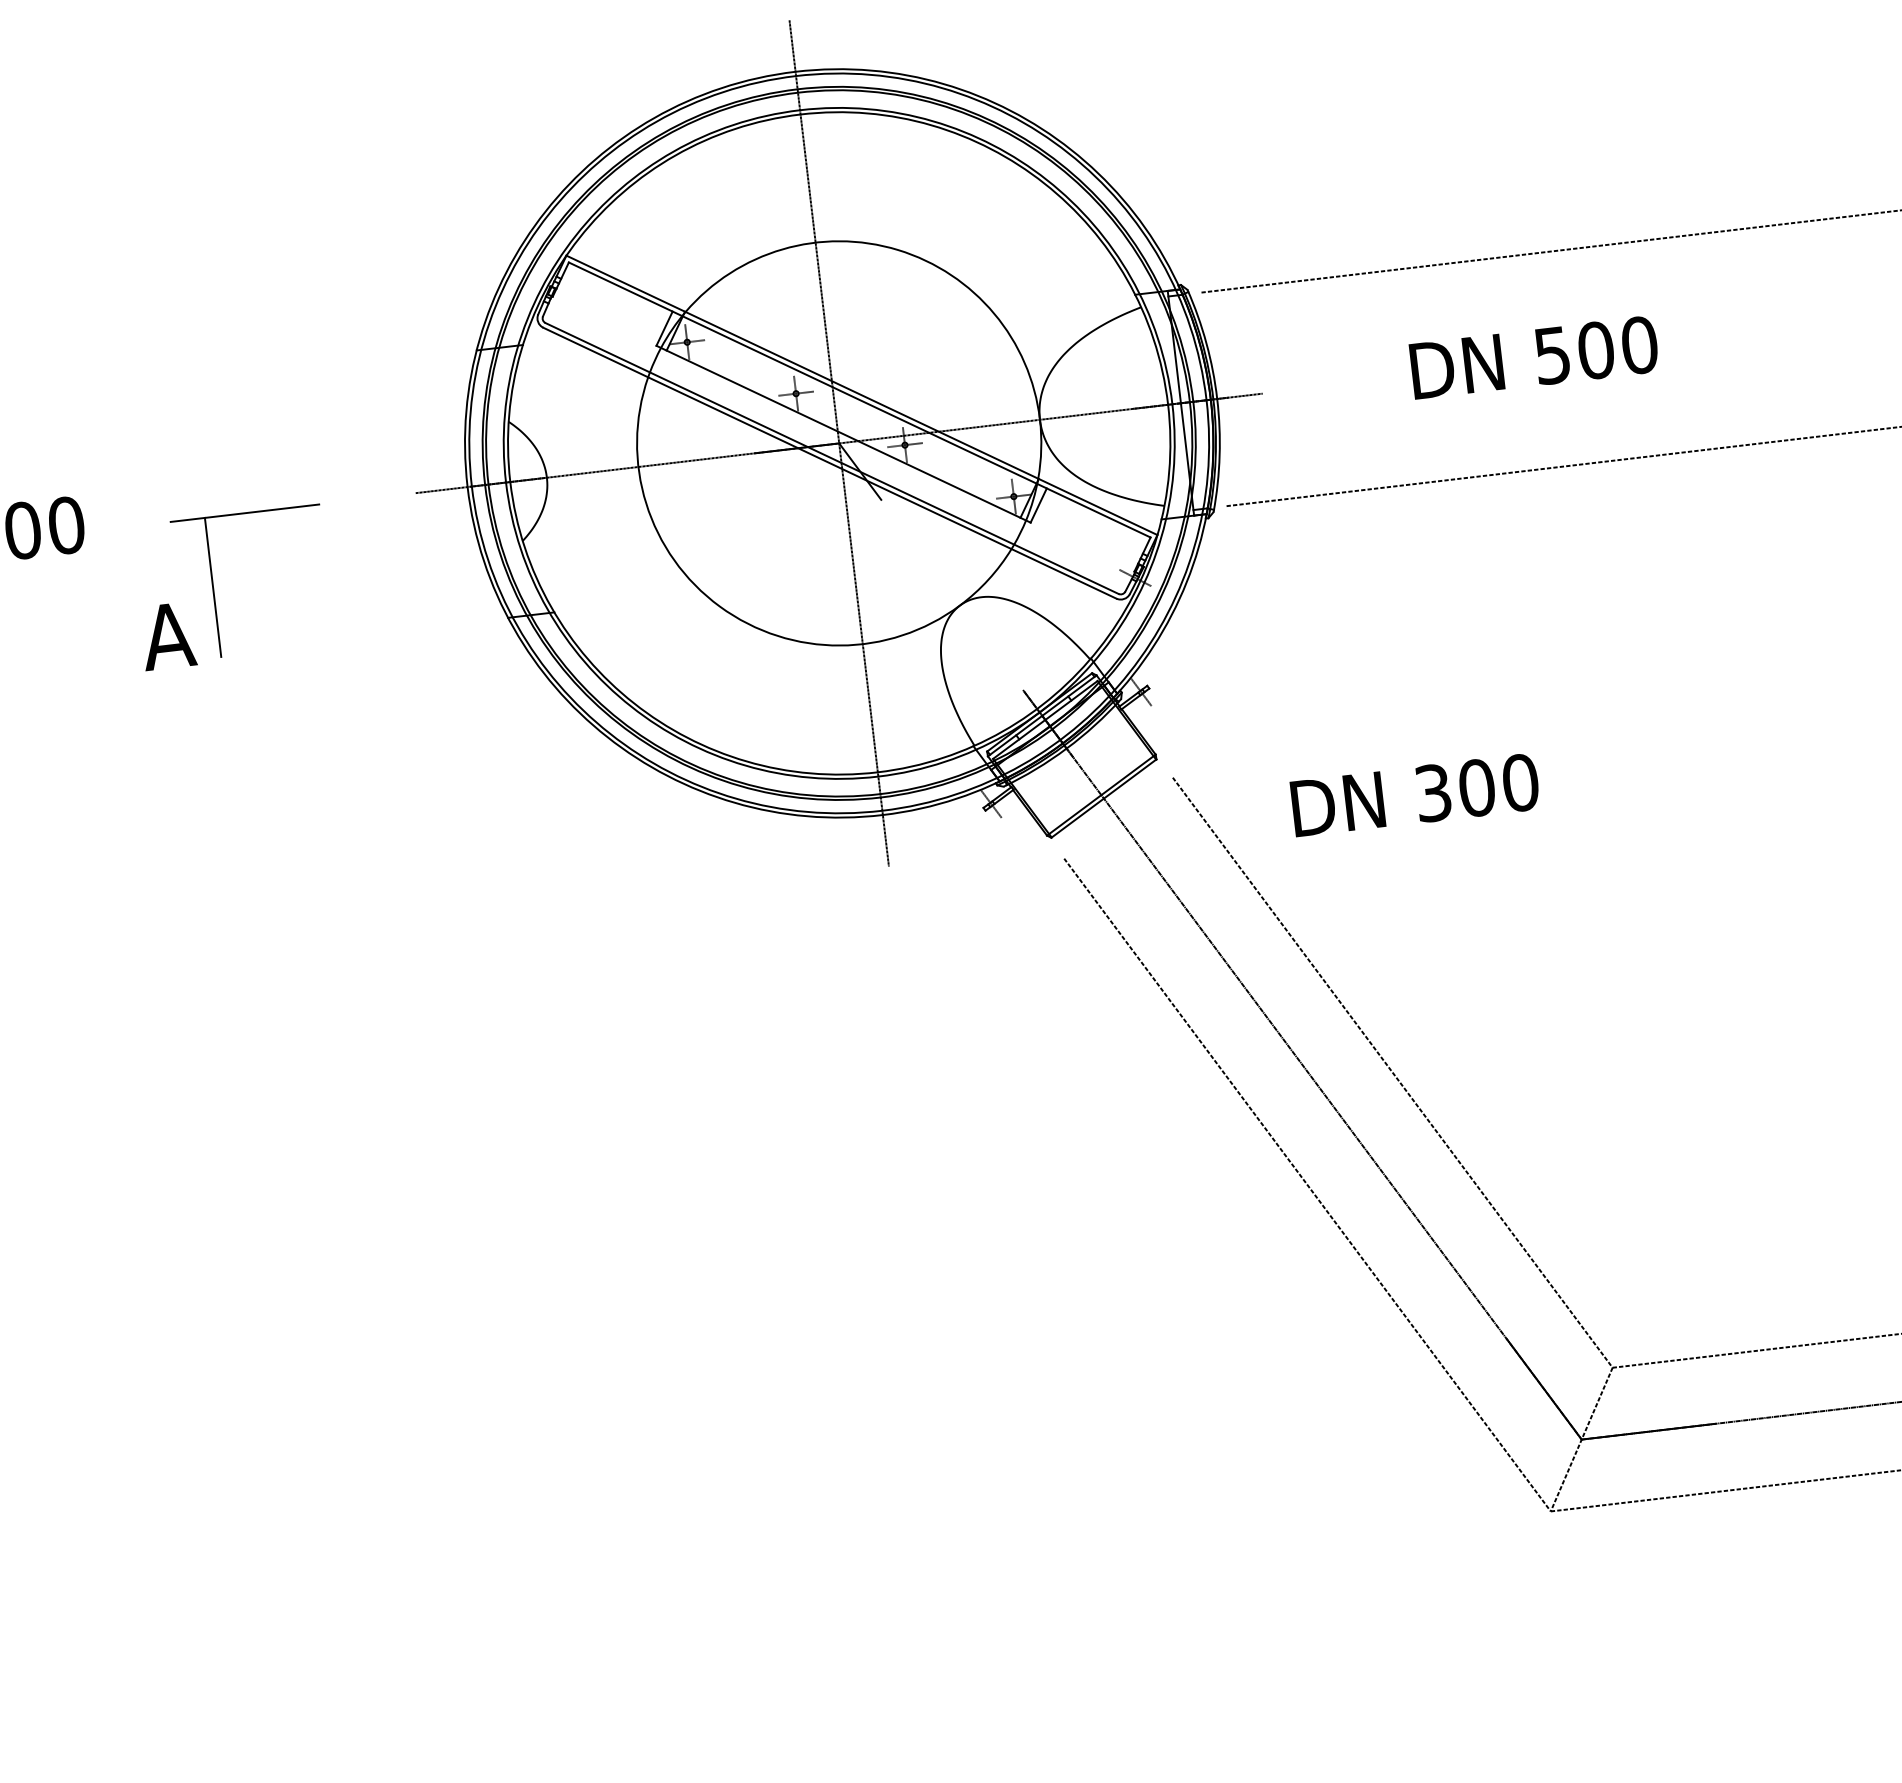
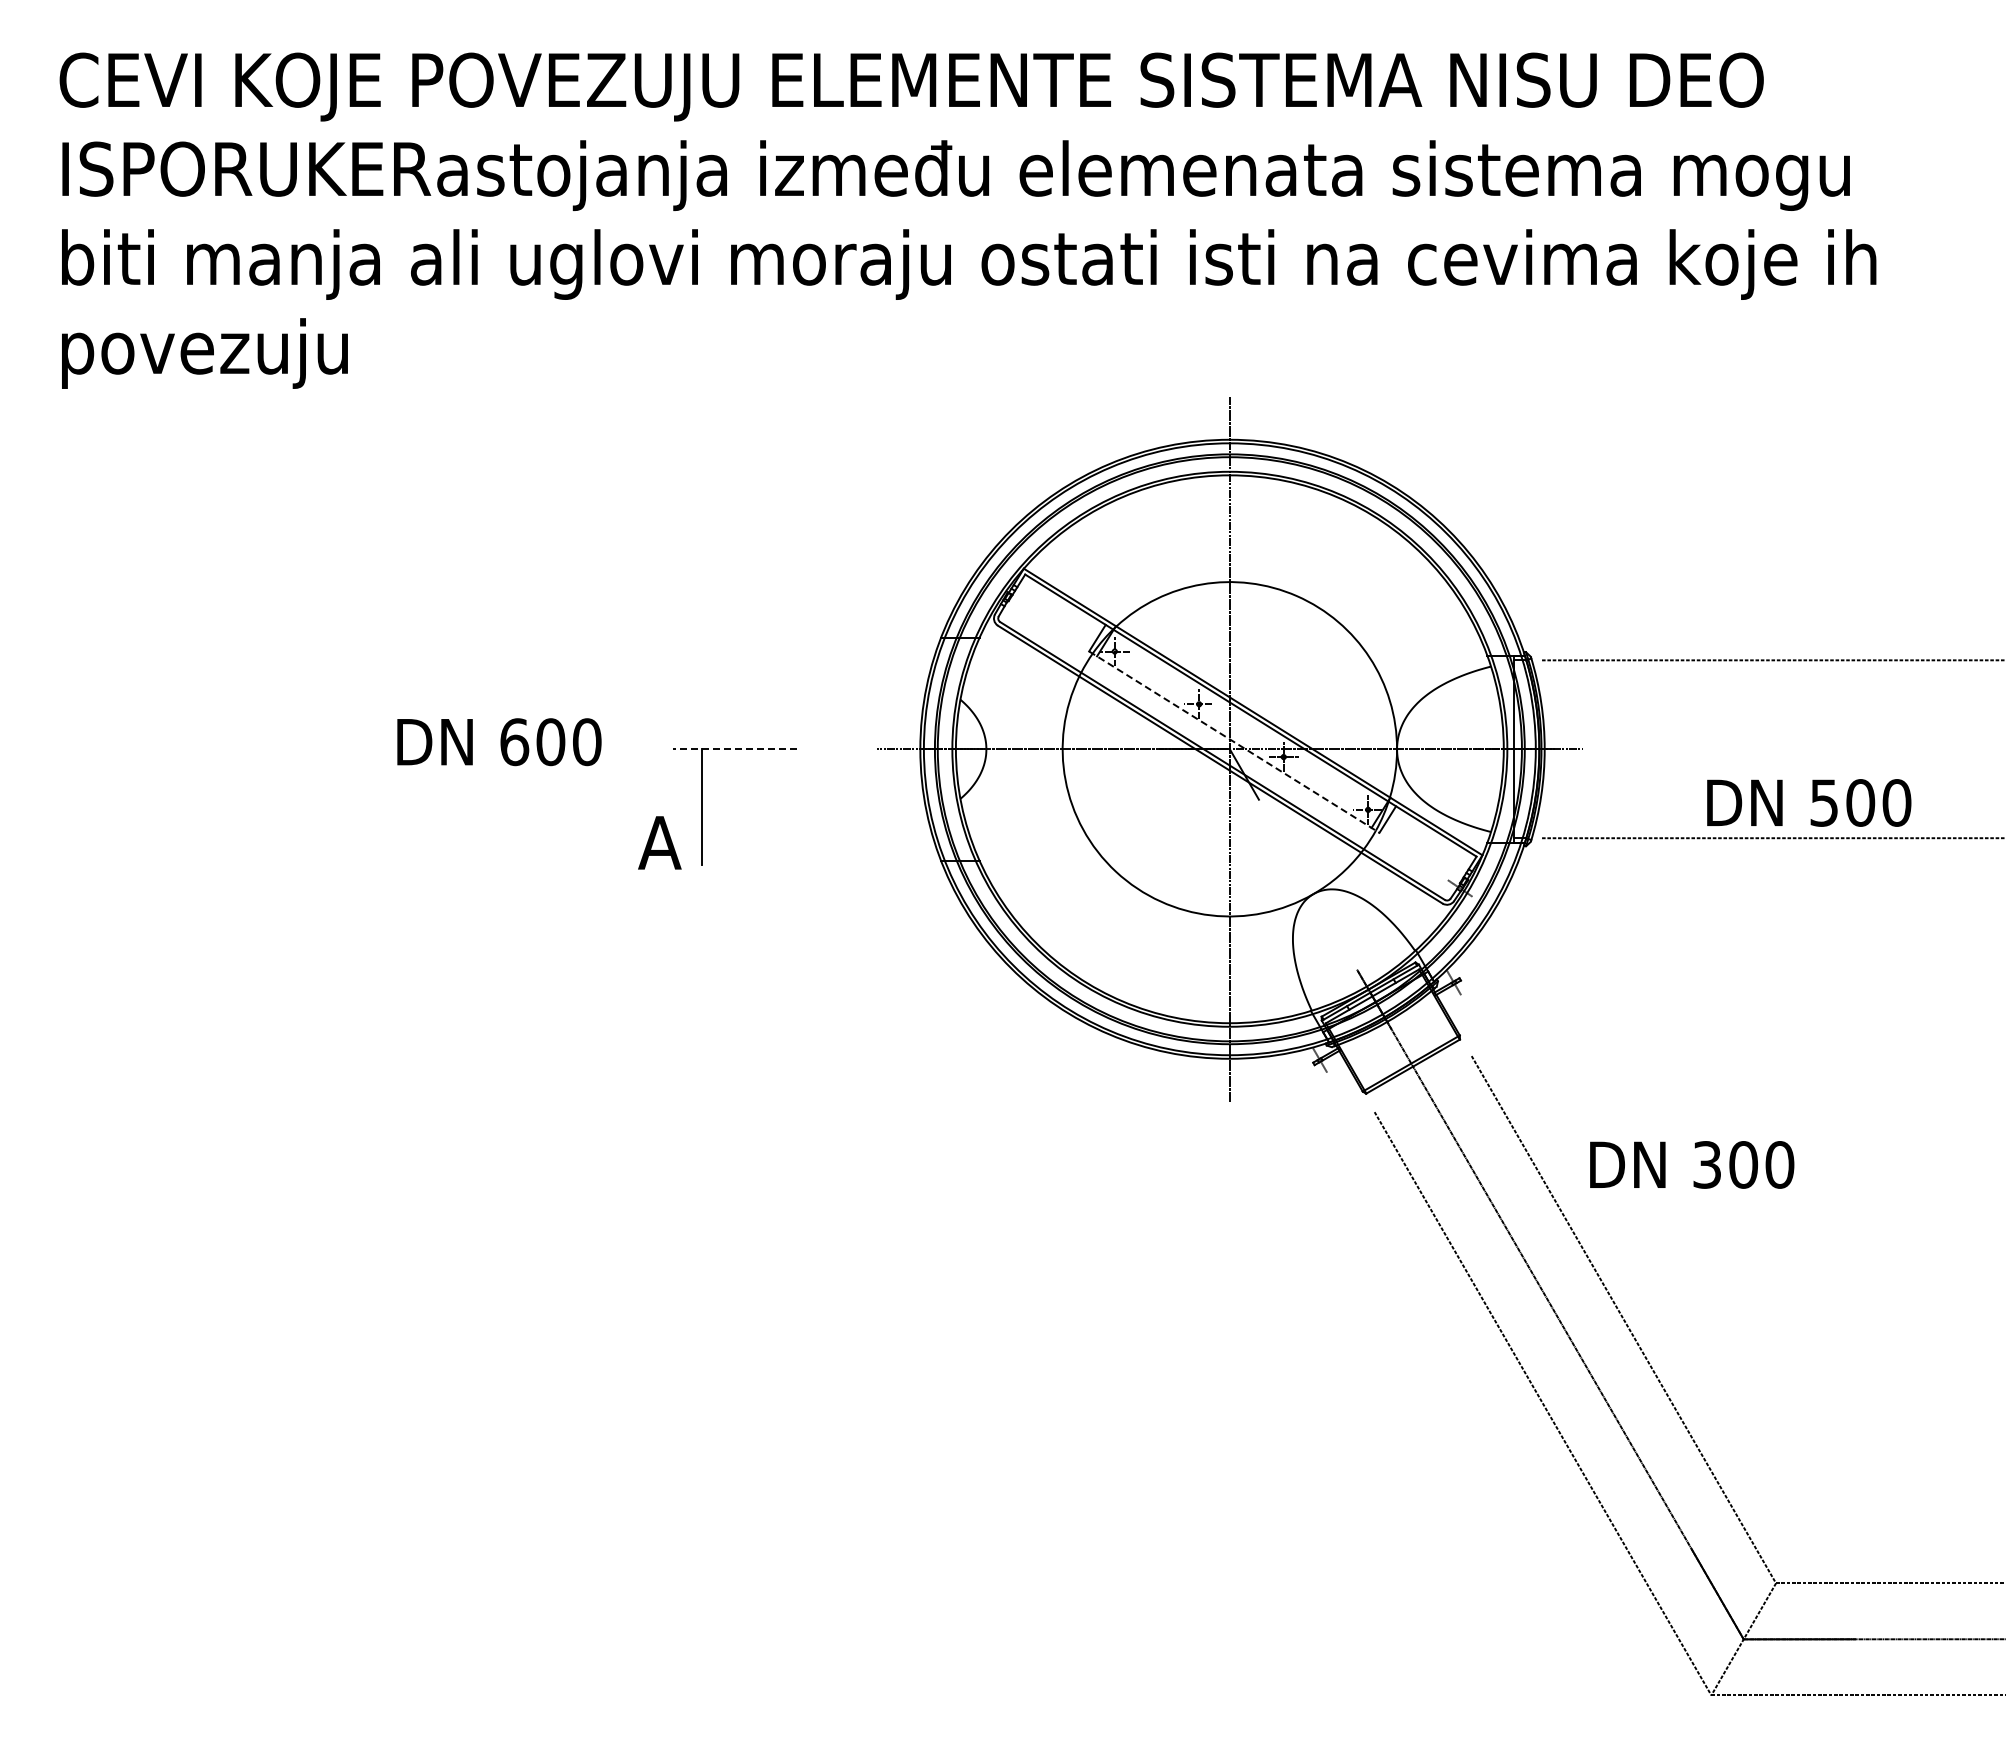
text: (1534, 357) -> (1809, 802), moved
line: (843, 434) -> (1234, 742), solid -> dashed
line: (244, 513) -> (734, 749), solid -> dashed
text: (1415, 794) -> (1692, 1164), moved

